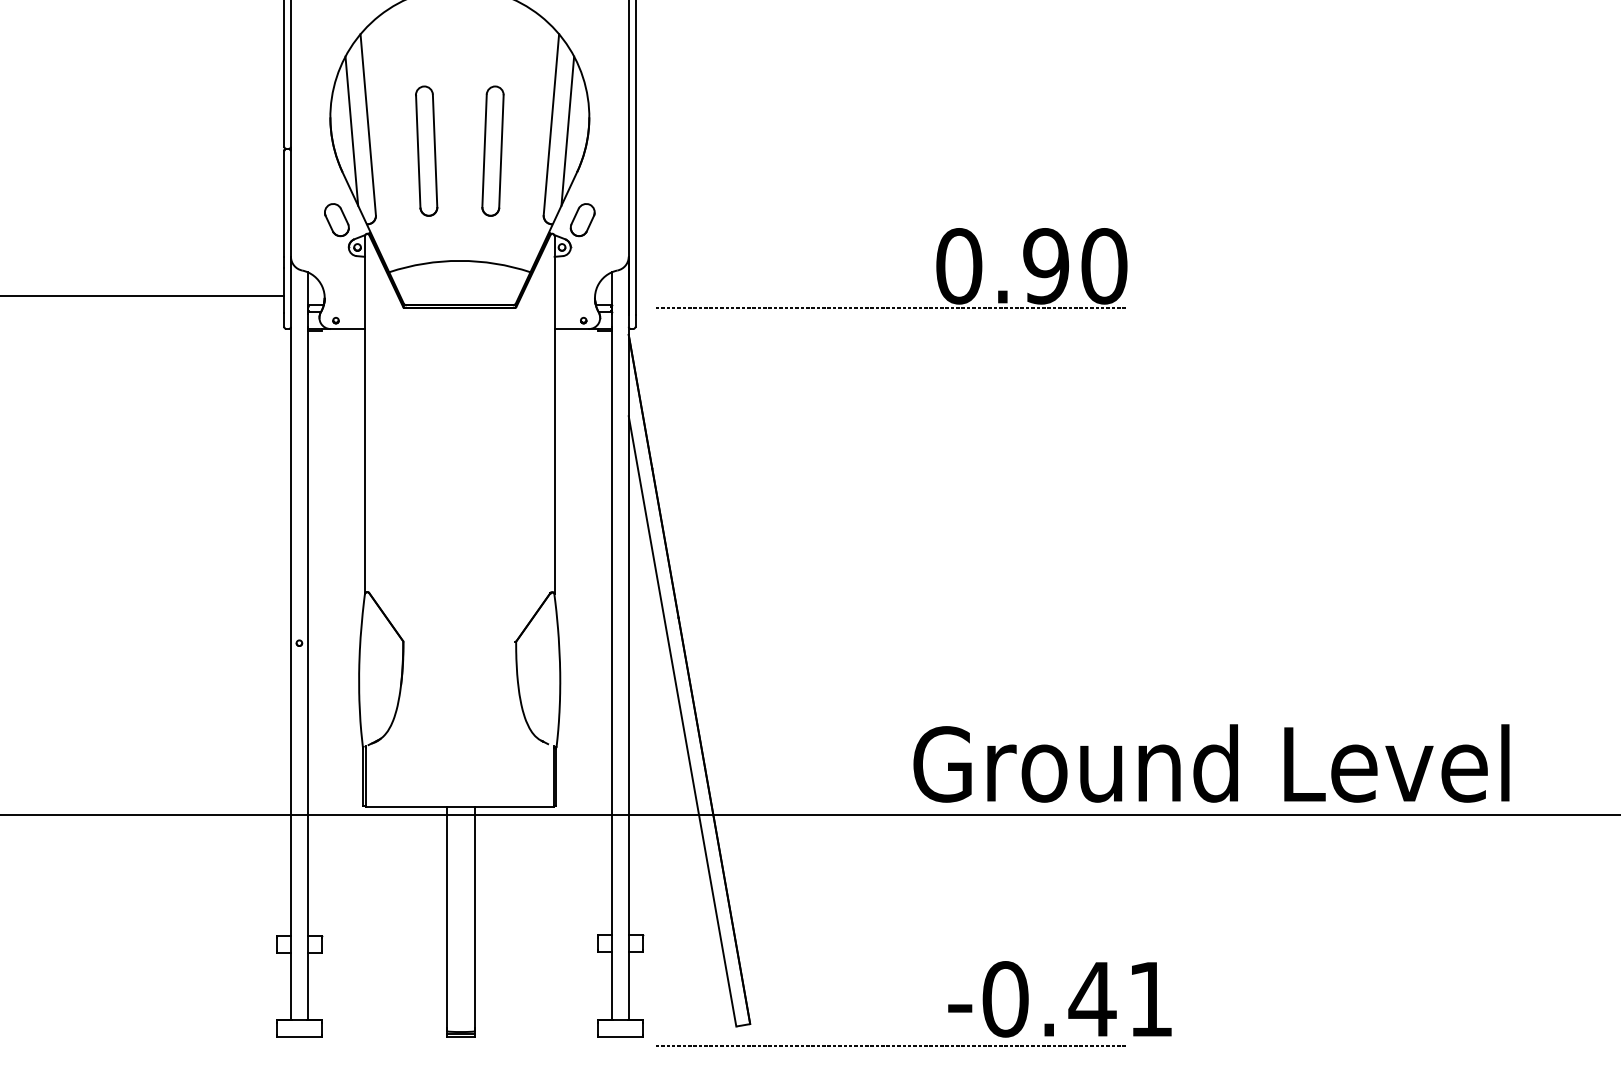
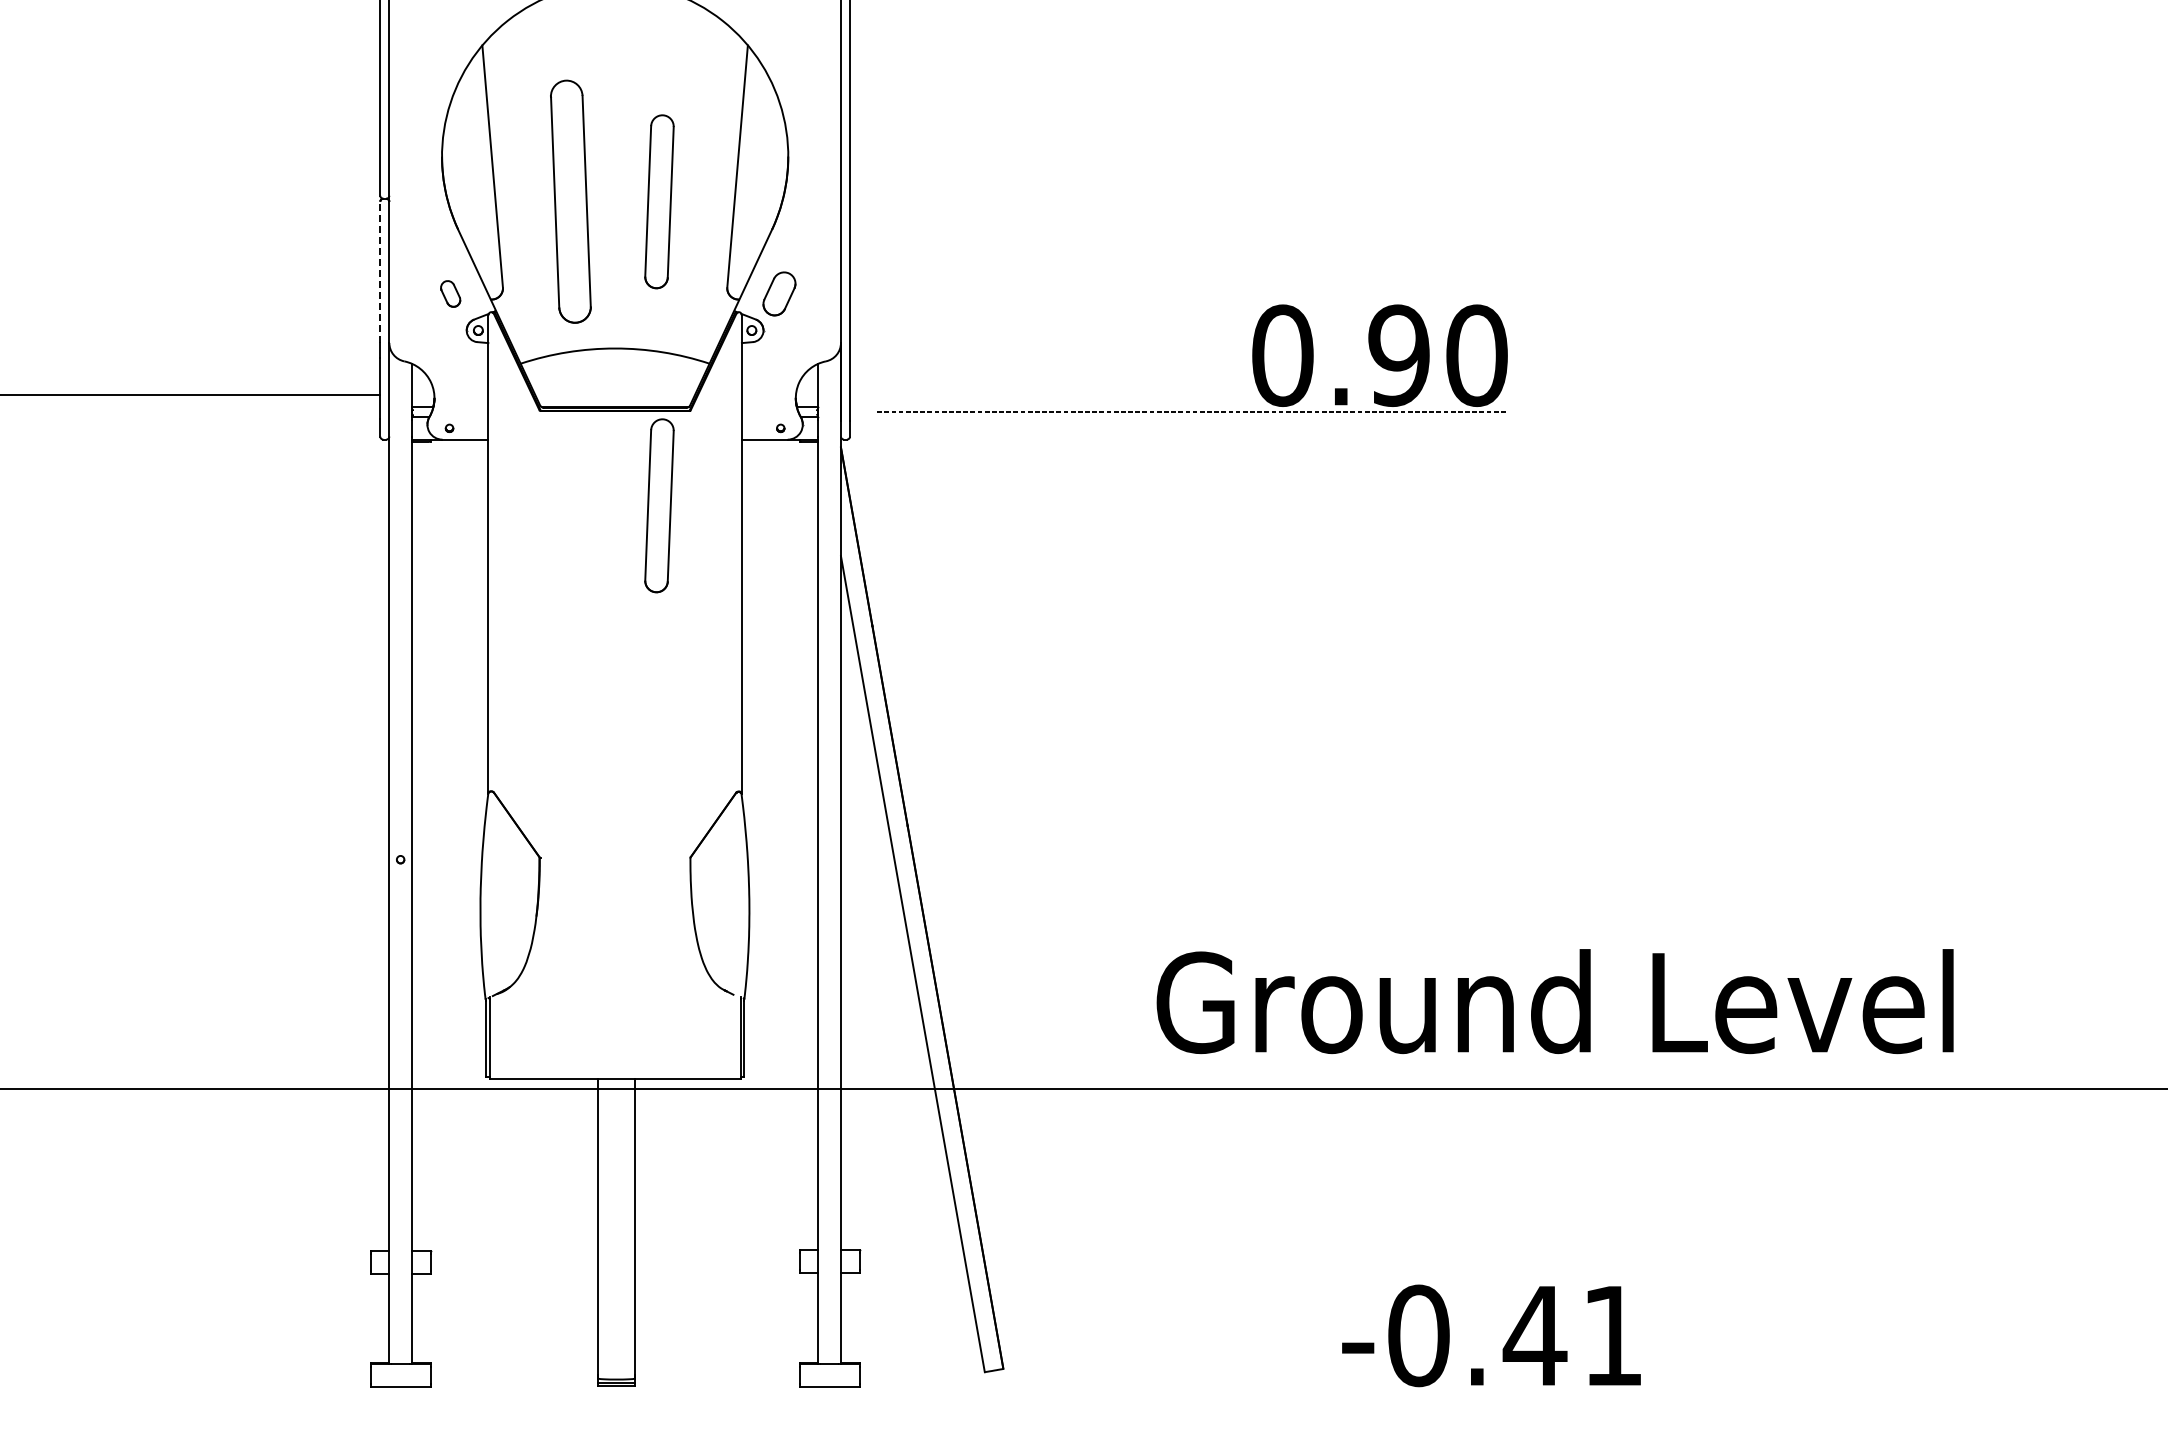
line: (351, 130) -> (470, 174), removed
line: (567, 130) -> (759, 174), removed
part: (426, 150) -> (570, 201), size x1.4
line: (284, 204) -> (380, 272), solid -> dashed
part: (336, 219) -> (450, 293), size x0.6
part: (493, 378) -> (659, 505), added
text: (1211, 763) -> (1554, 1001), moved
text: (1059, 999) -> (1491, 1335), moved
line: (890, 1045) -> (1191, 1397), removed

